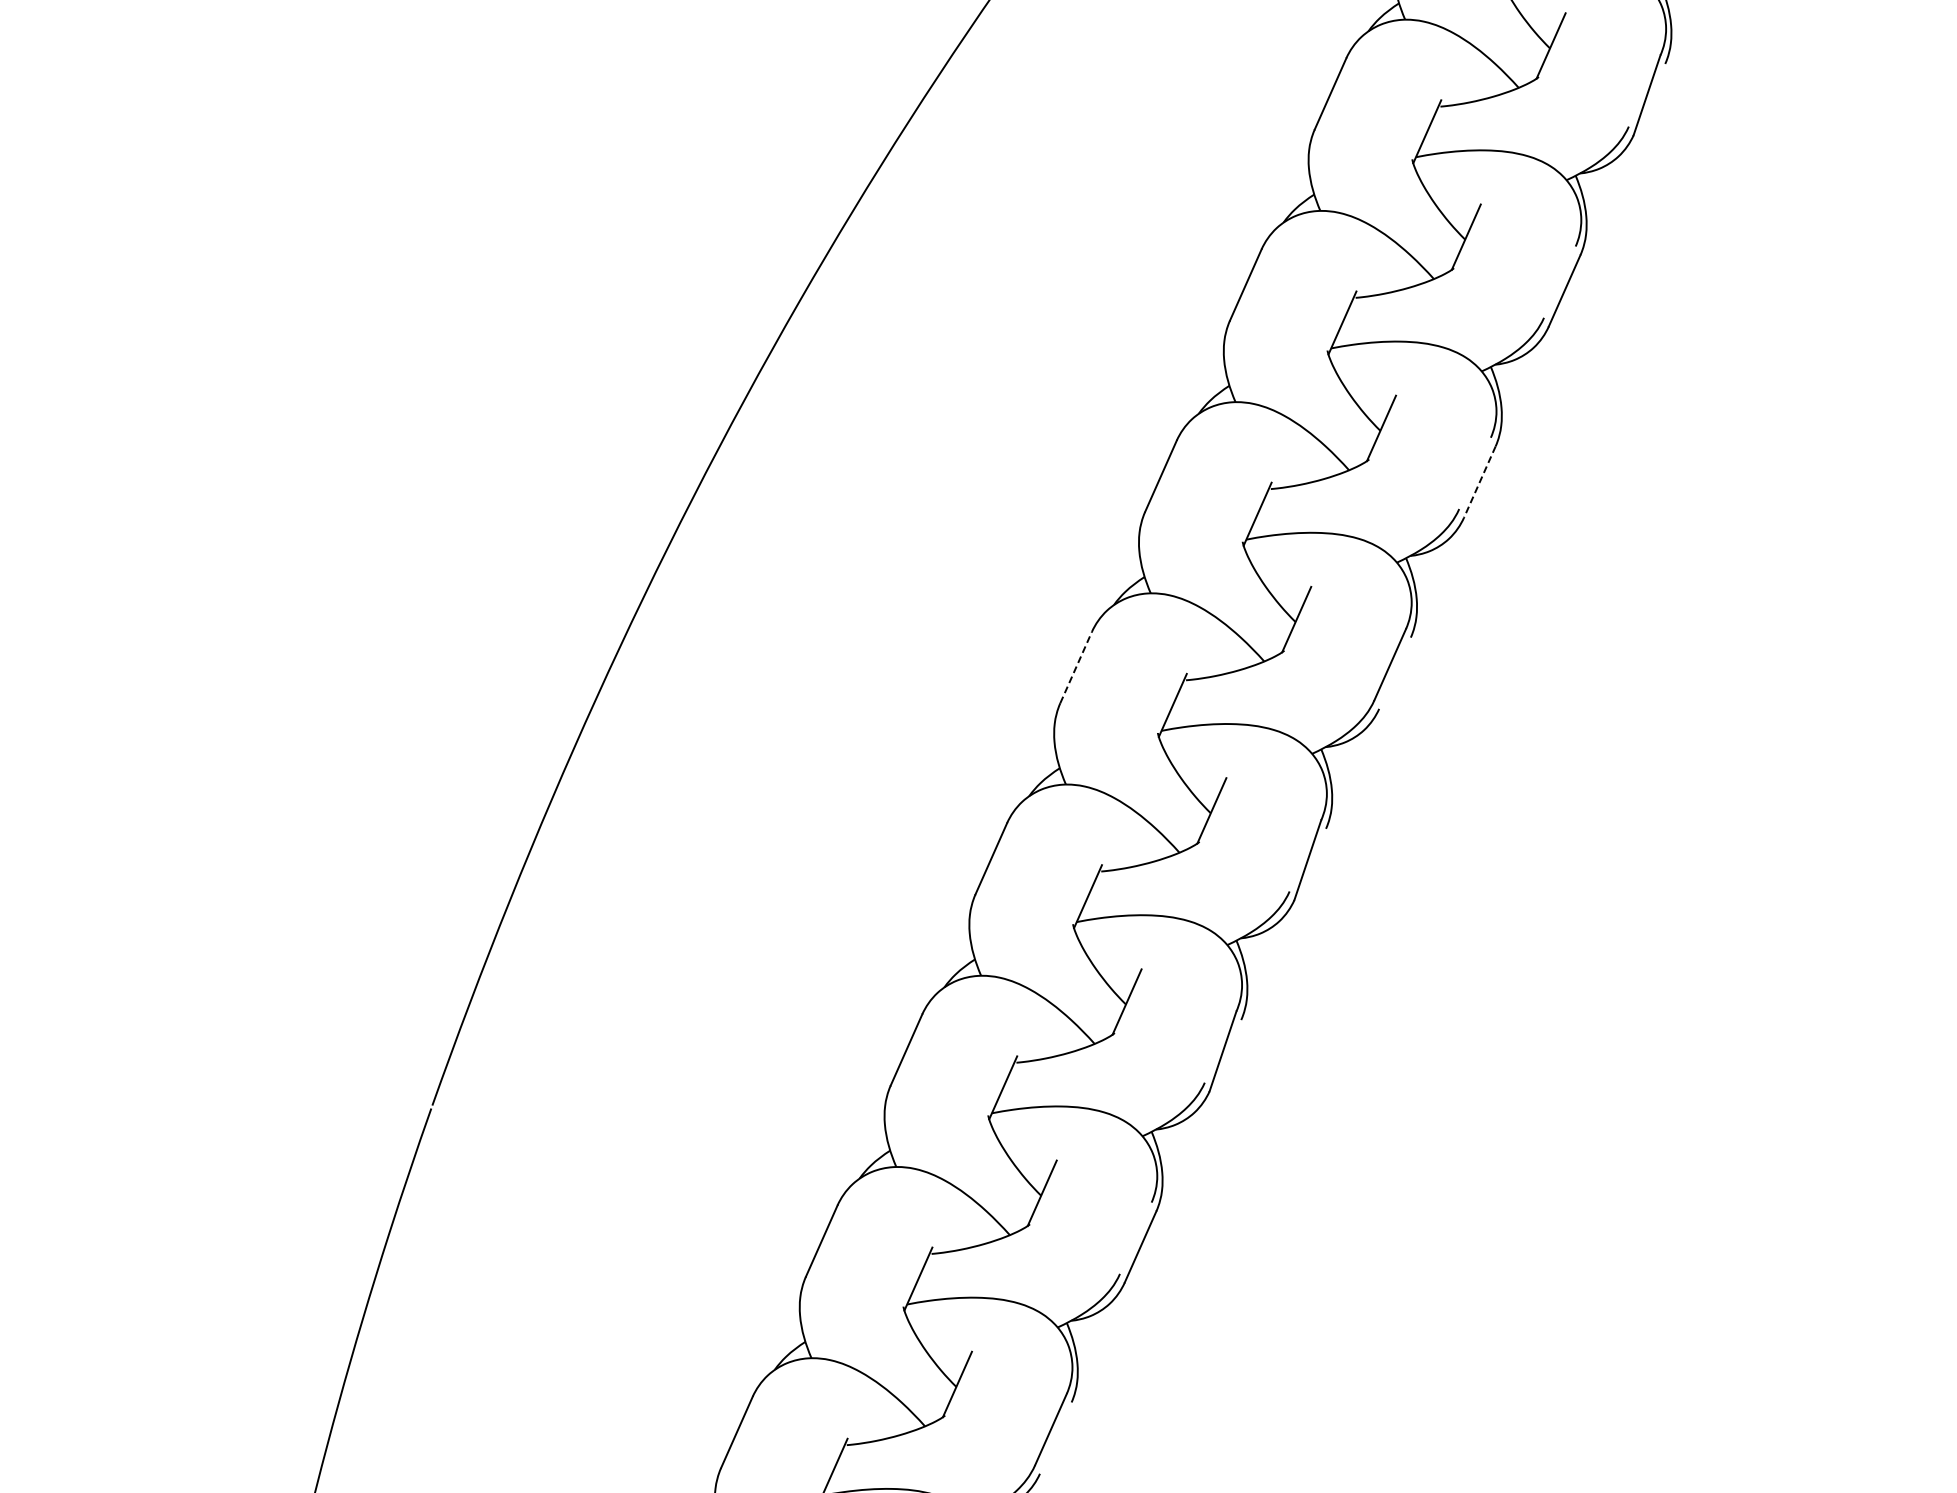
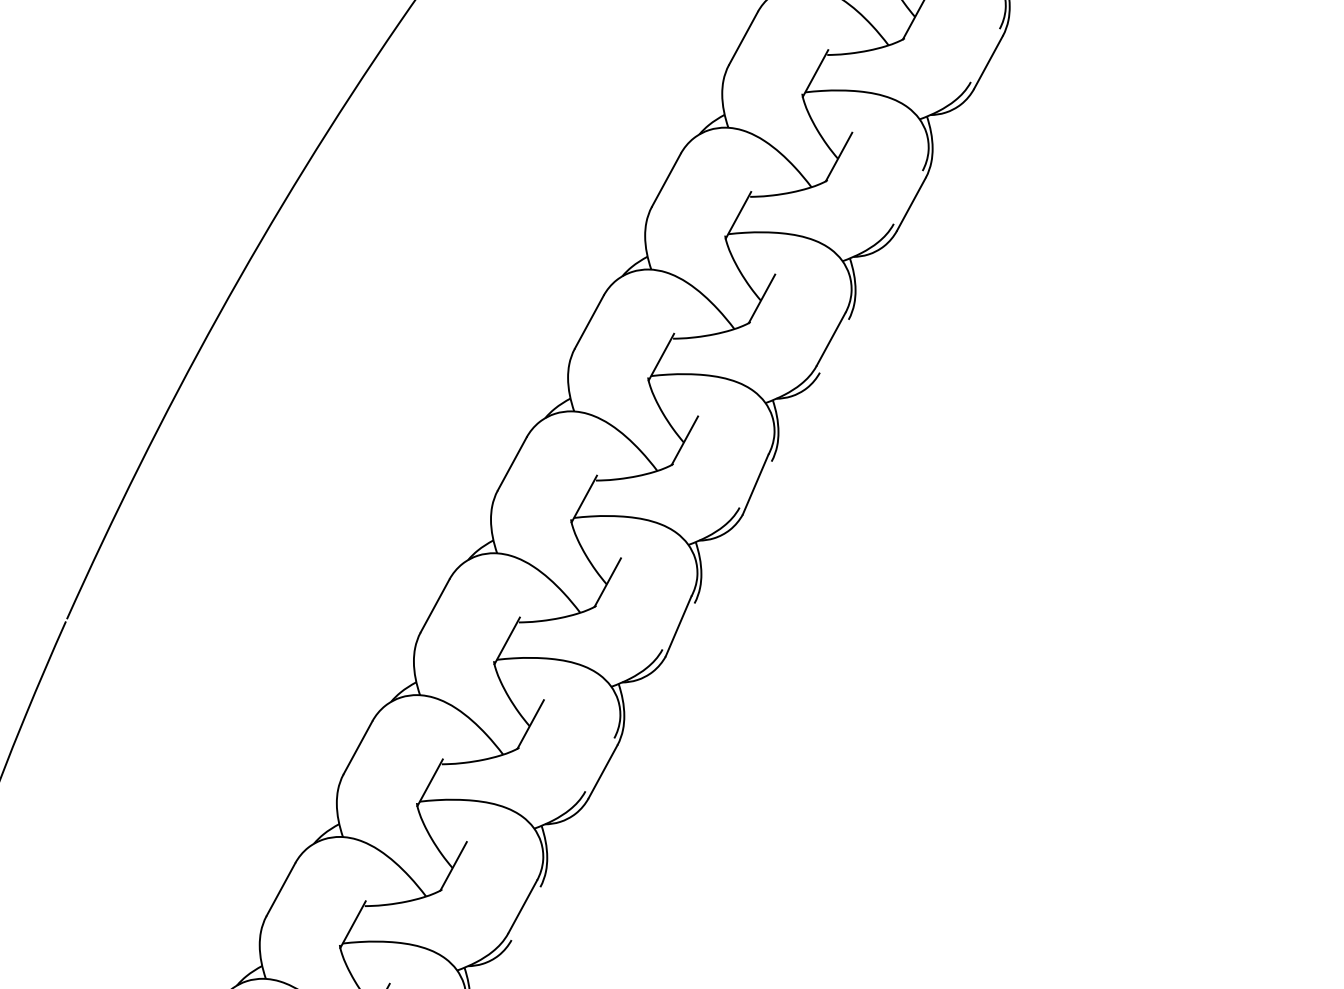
line: (1479, 482) -> (911, 204), dashed -> solid
line: (1076, 667) -> (589, 322), dashed -> solid

